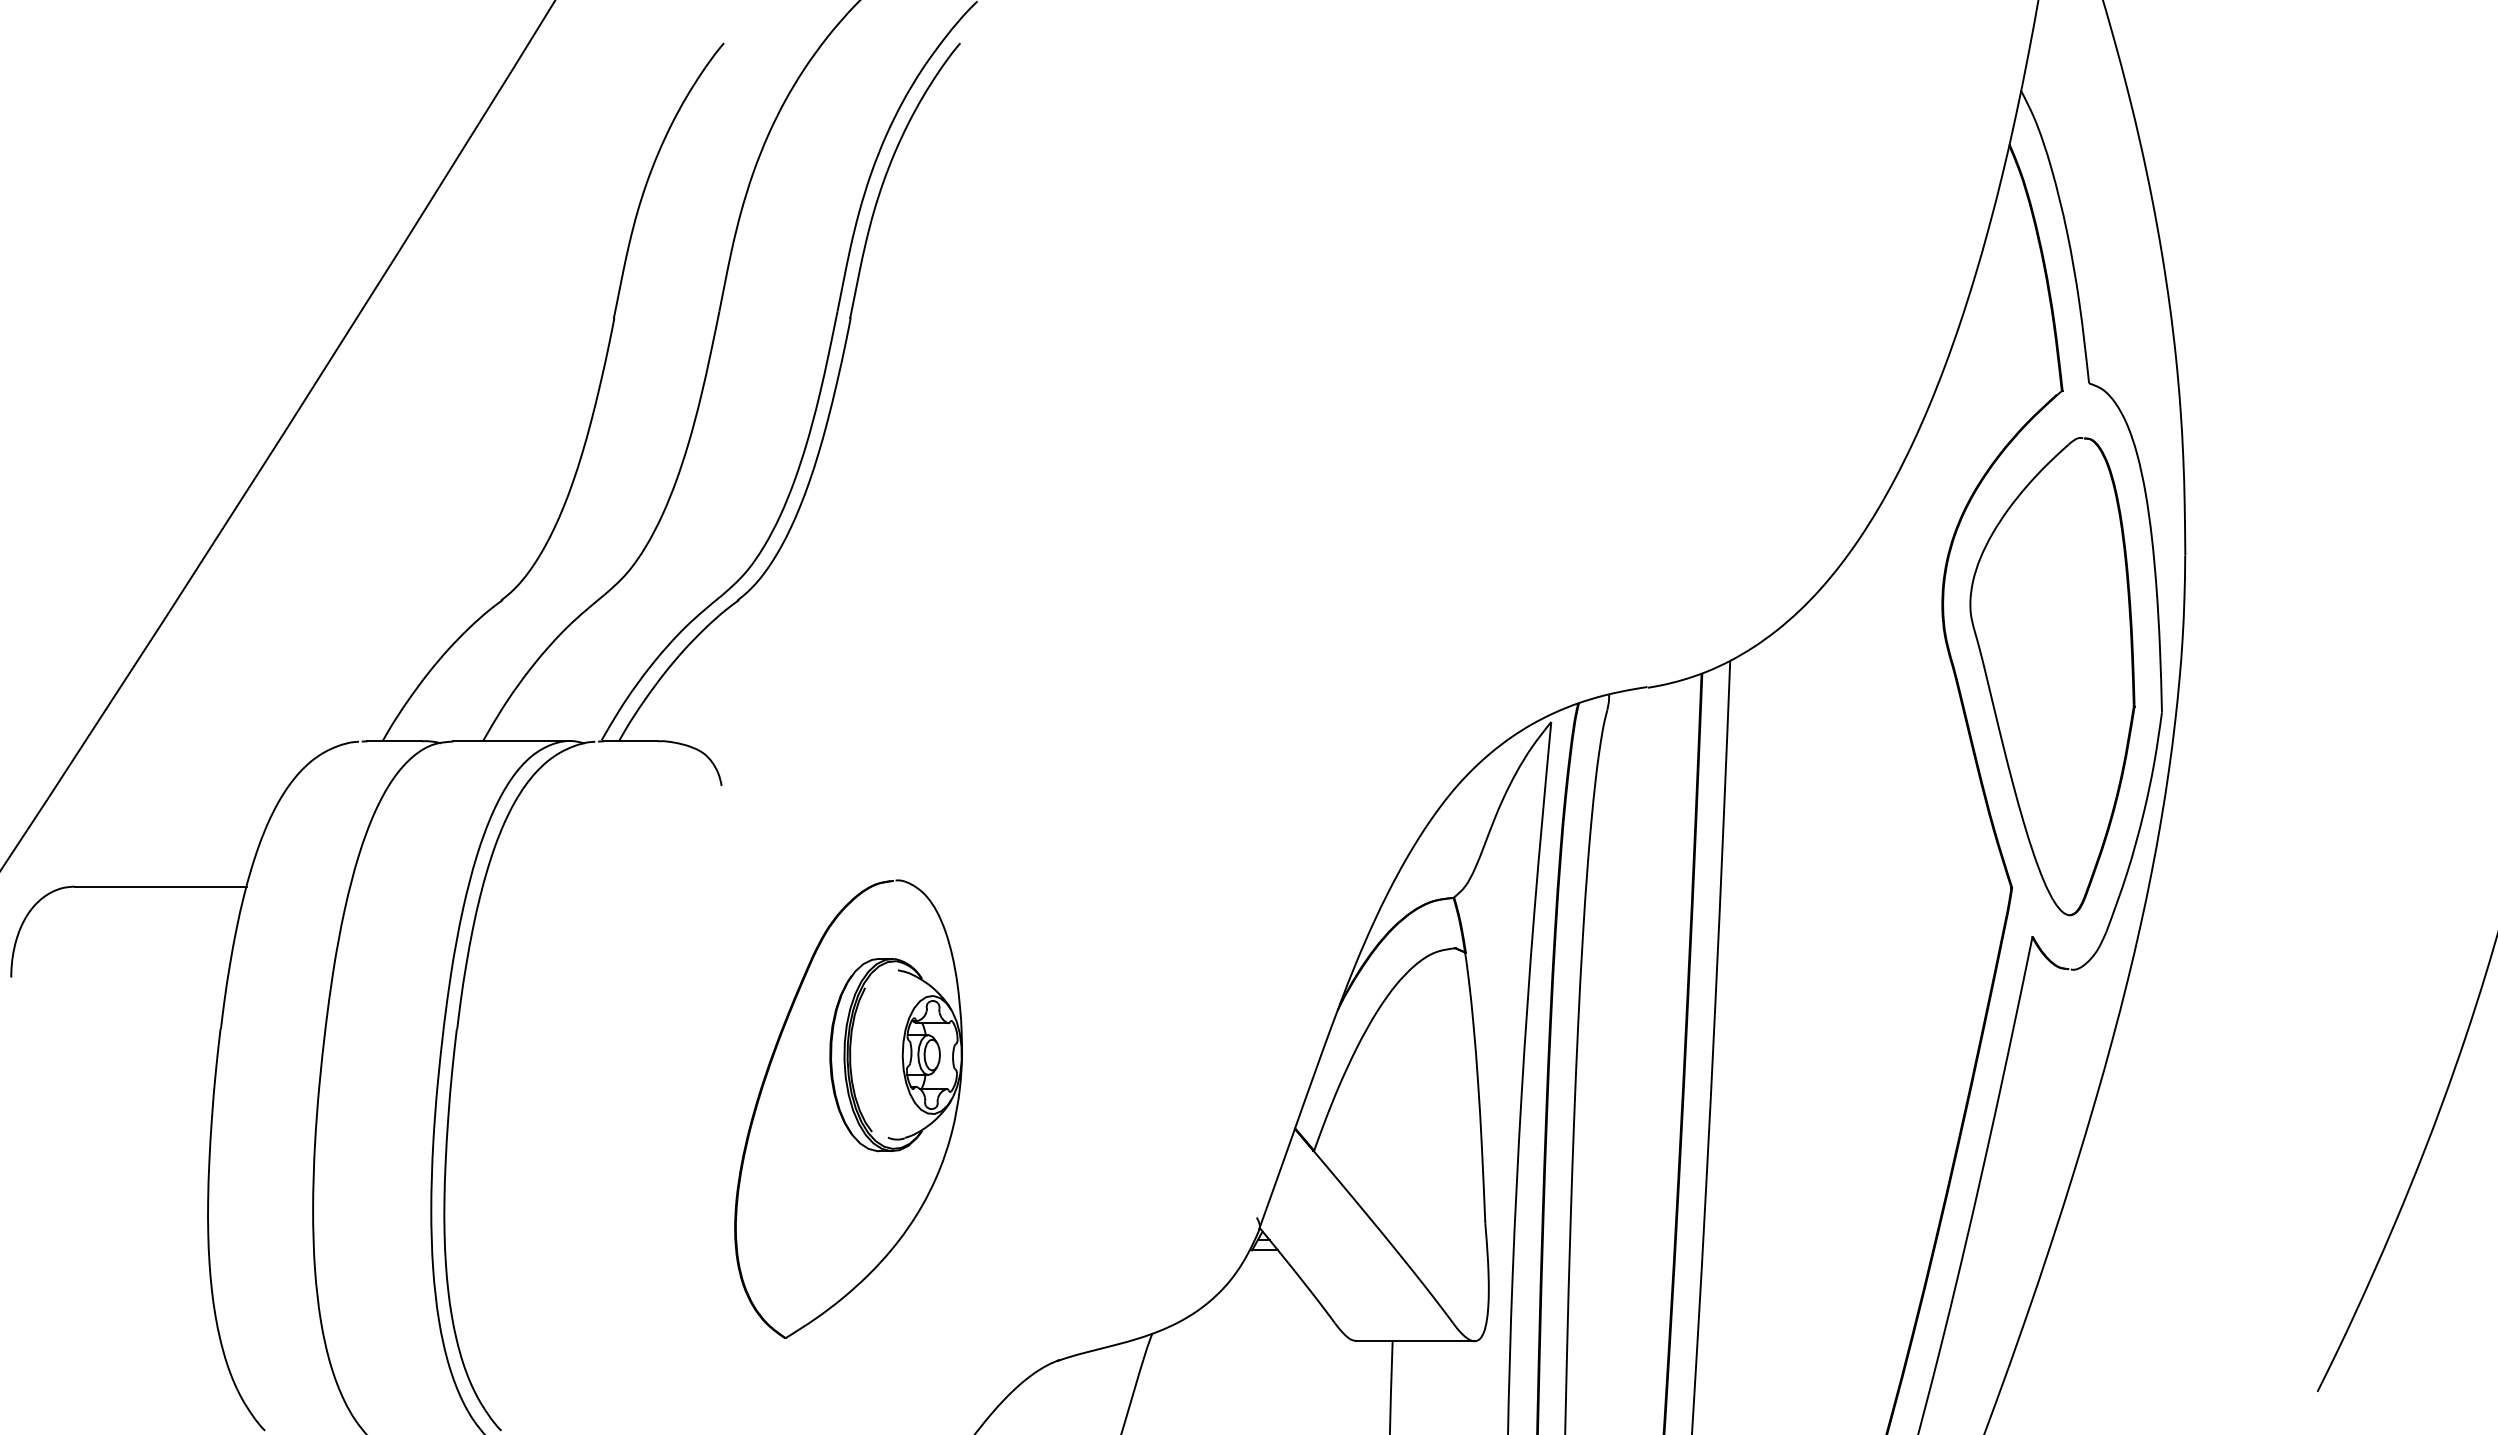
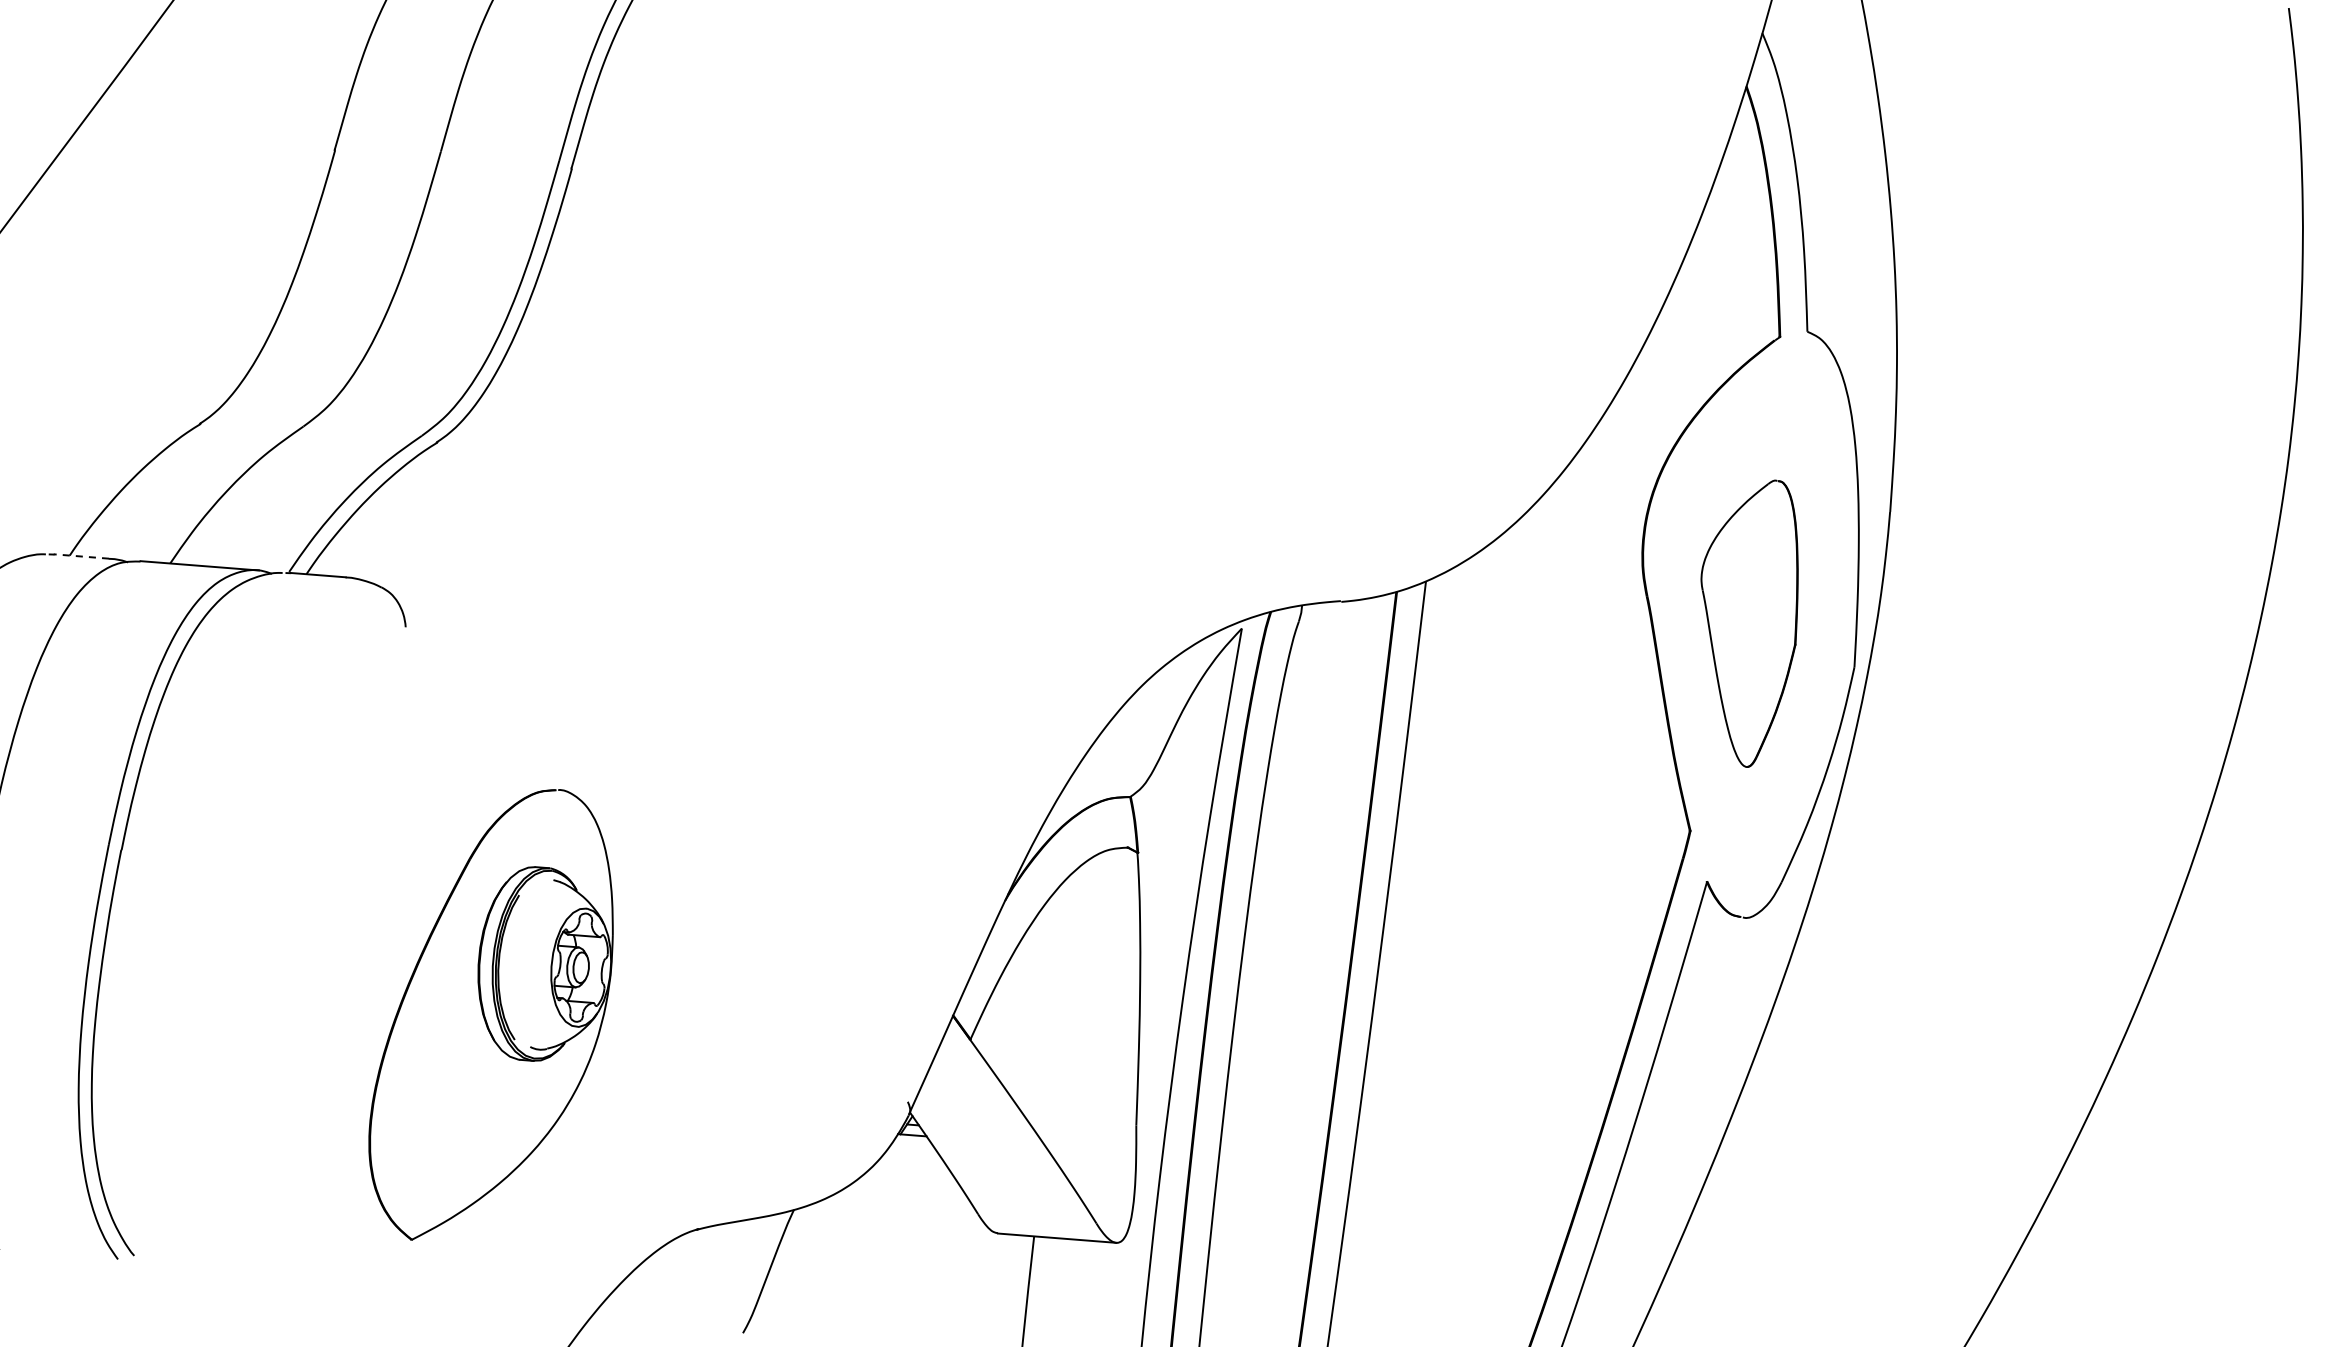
part: (2052, 676) -> (1747, 622), size x0.6
line: (394, 741) -> (81, 556), solid -> dashed
part: (848, 1108) -> (493, 1014), moved

